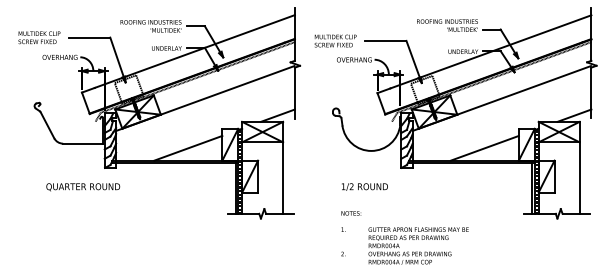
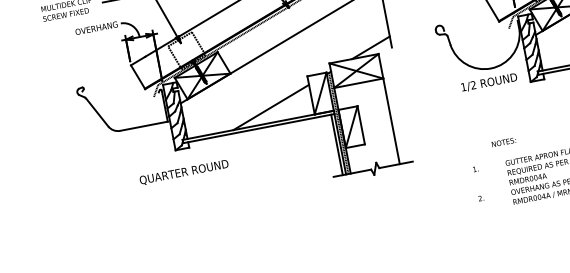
text: (364, 186) -> (488, 82), moved
text: (83, 187) -> (184, 172), moved
text: (351, 213) -> (504, 142), moved

